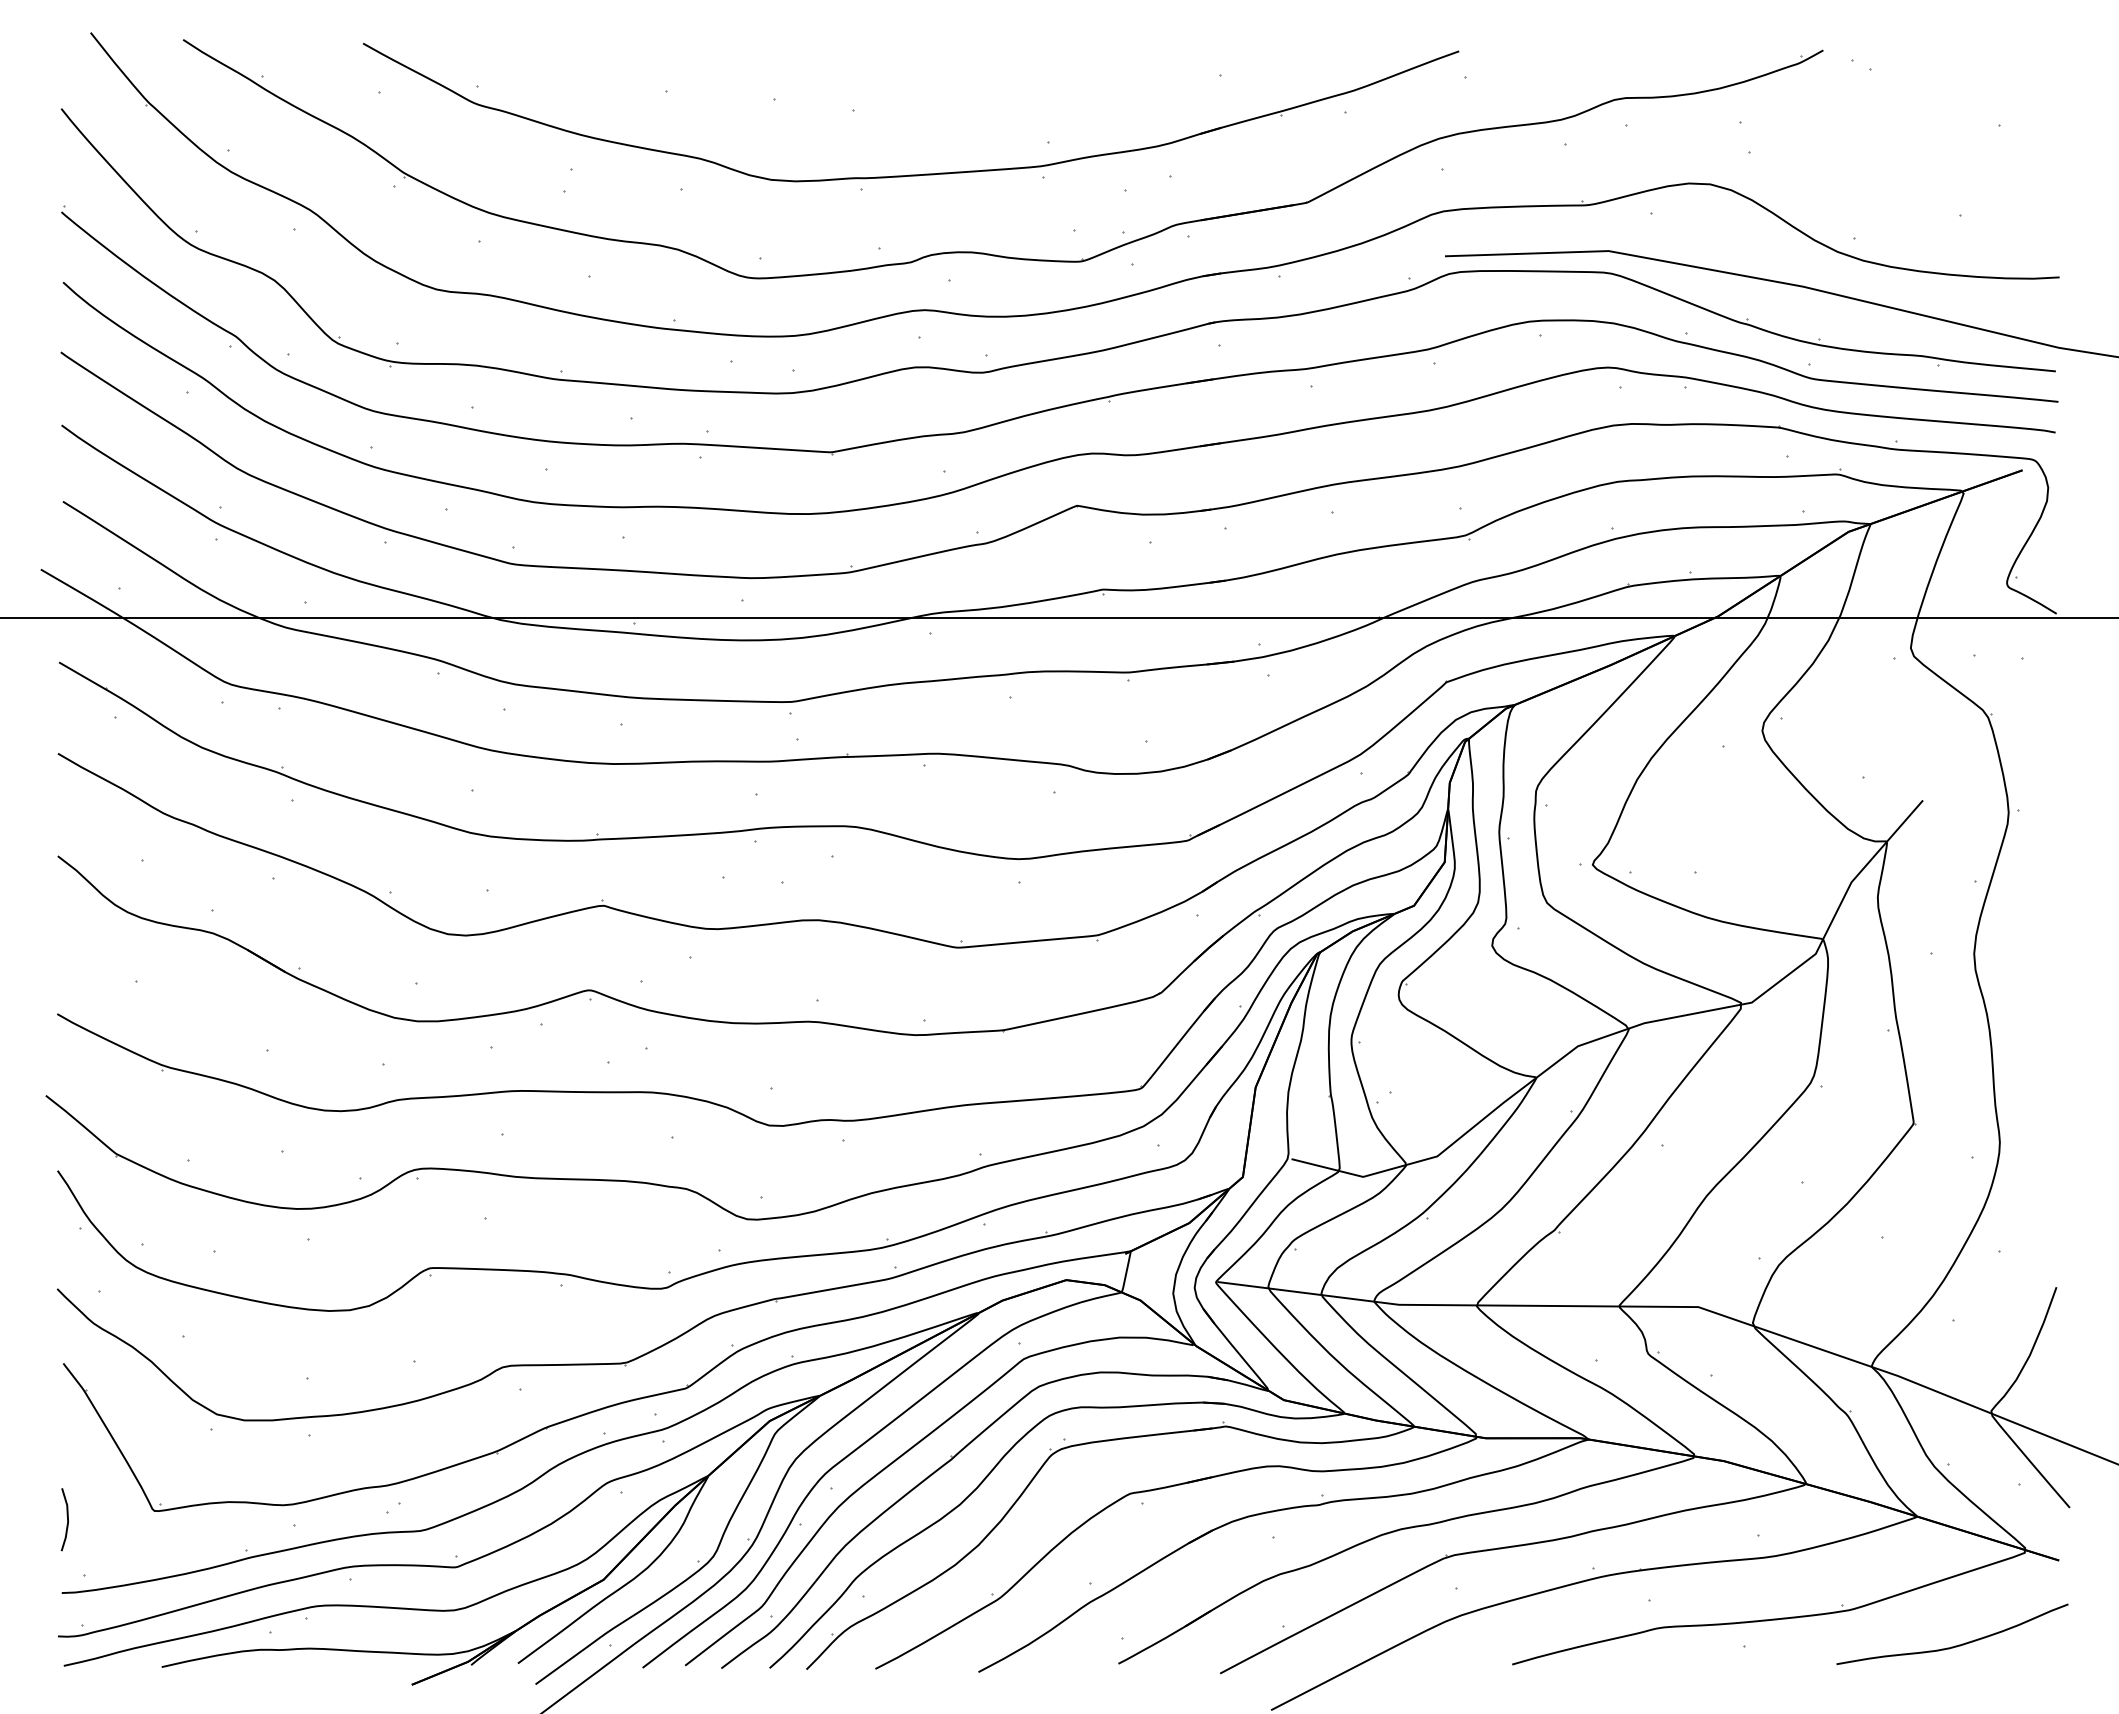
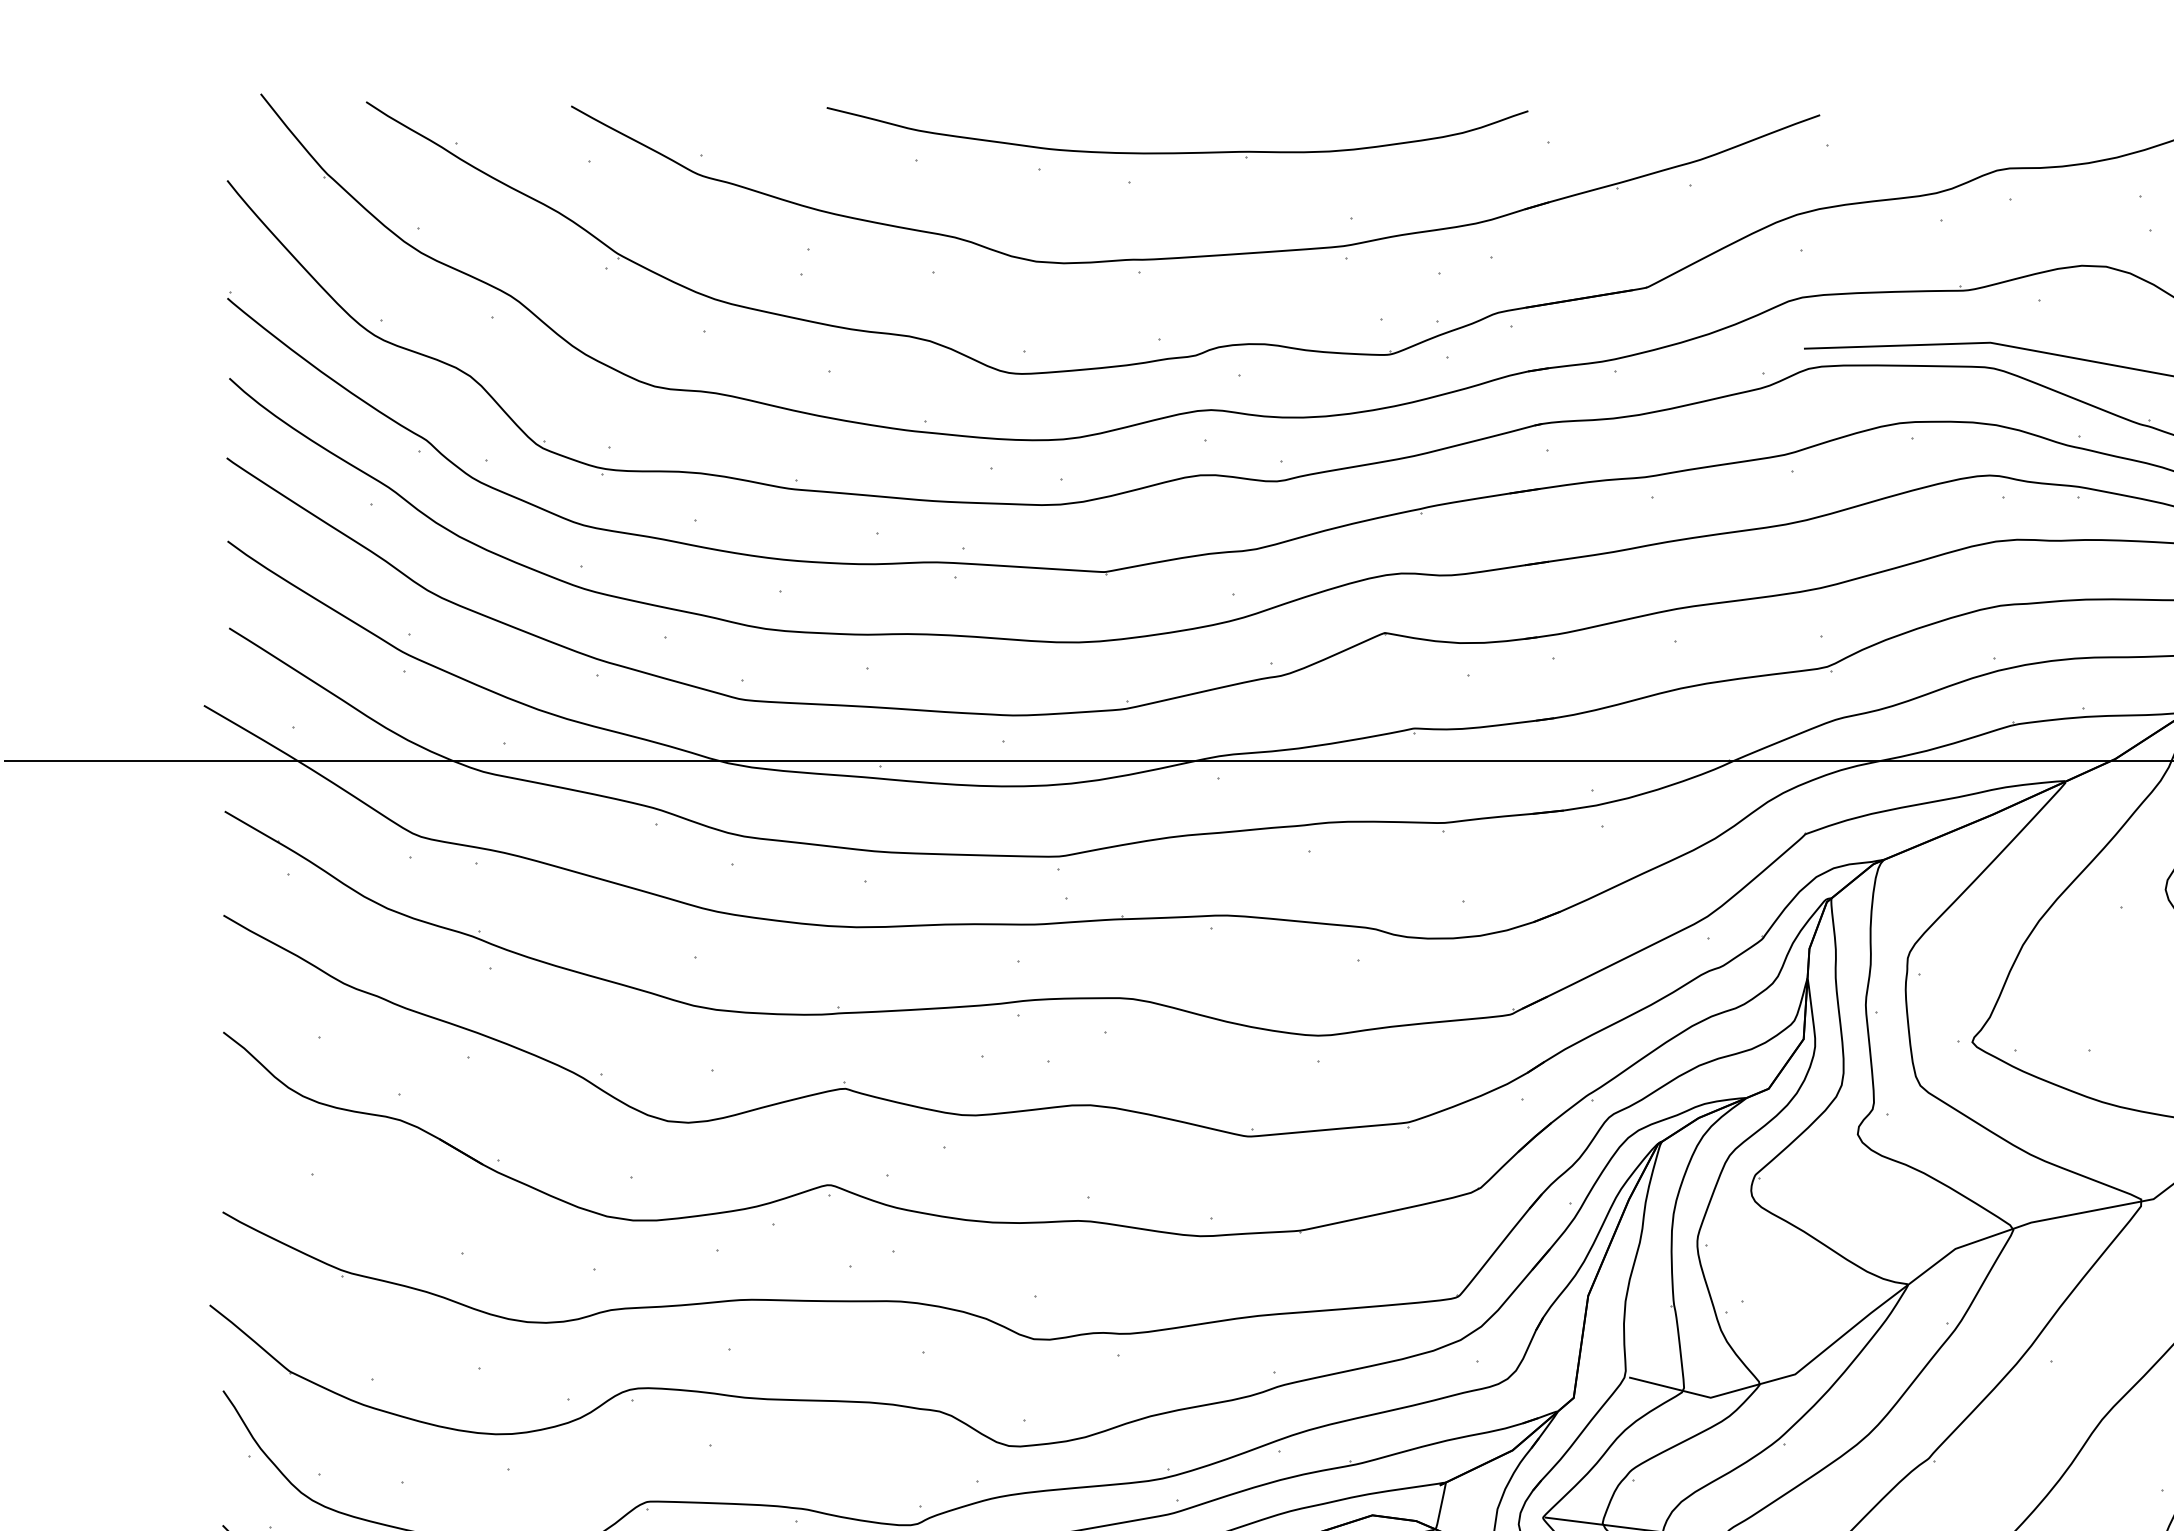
part: (895, 83) -> (1177, 151), added

